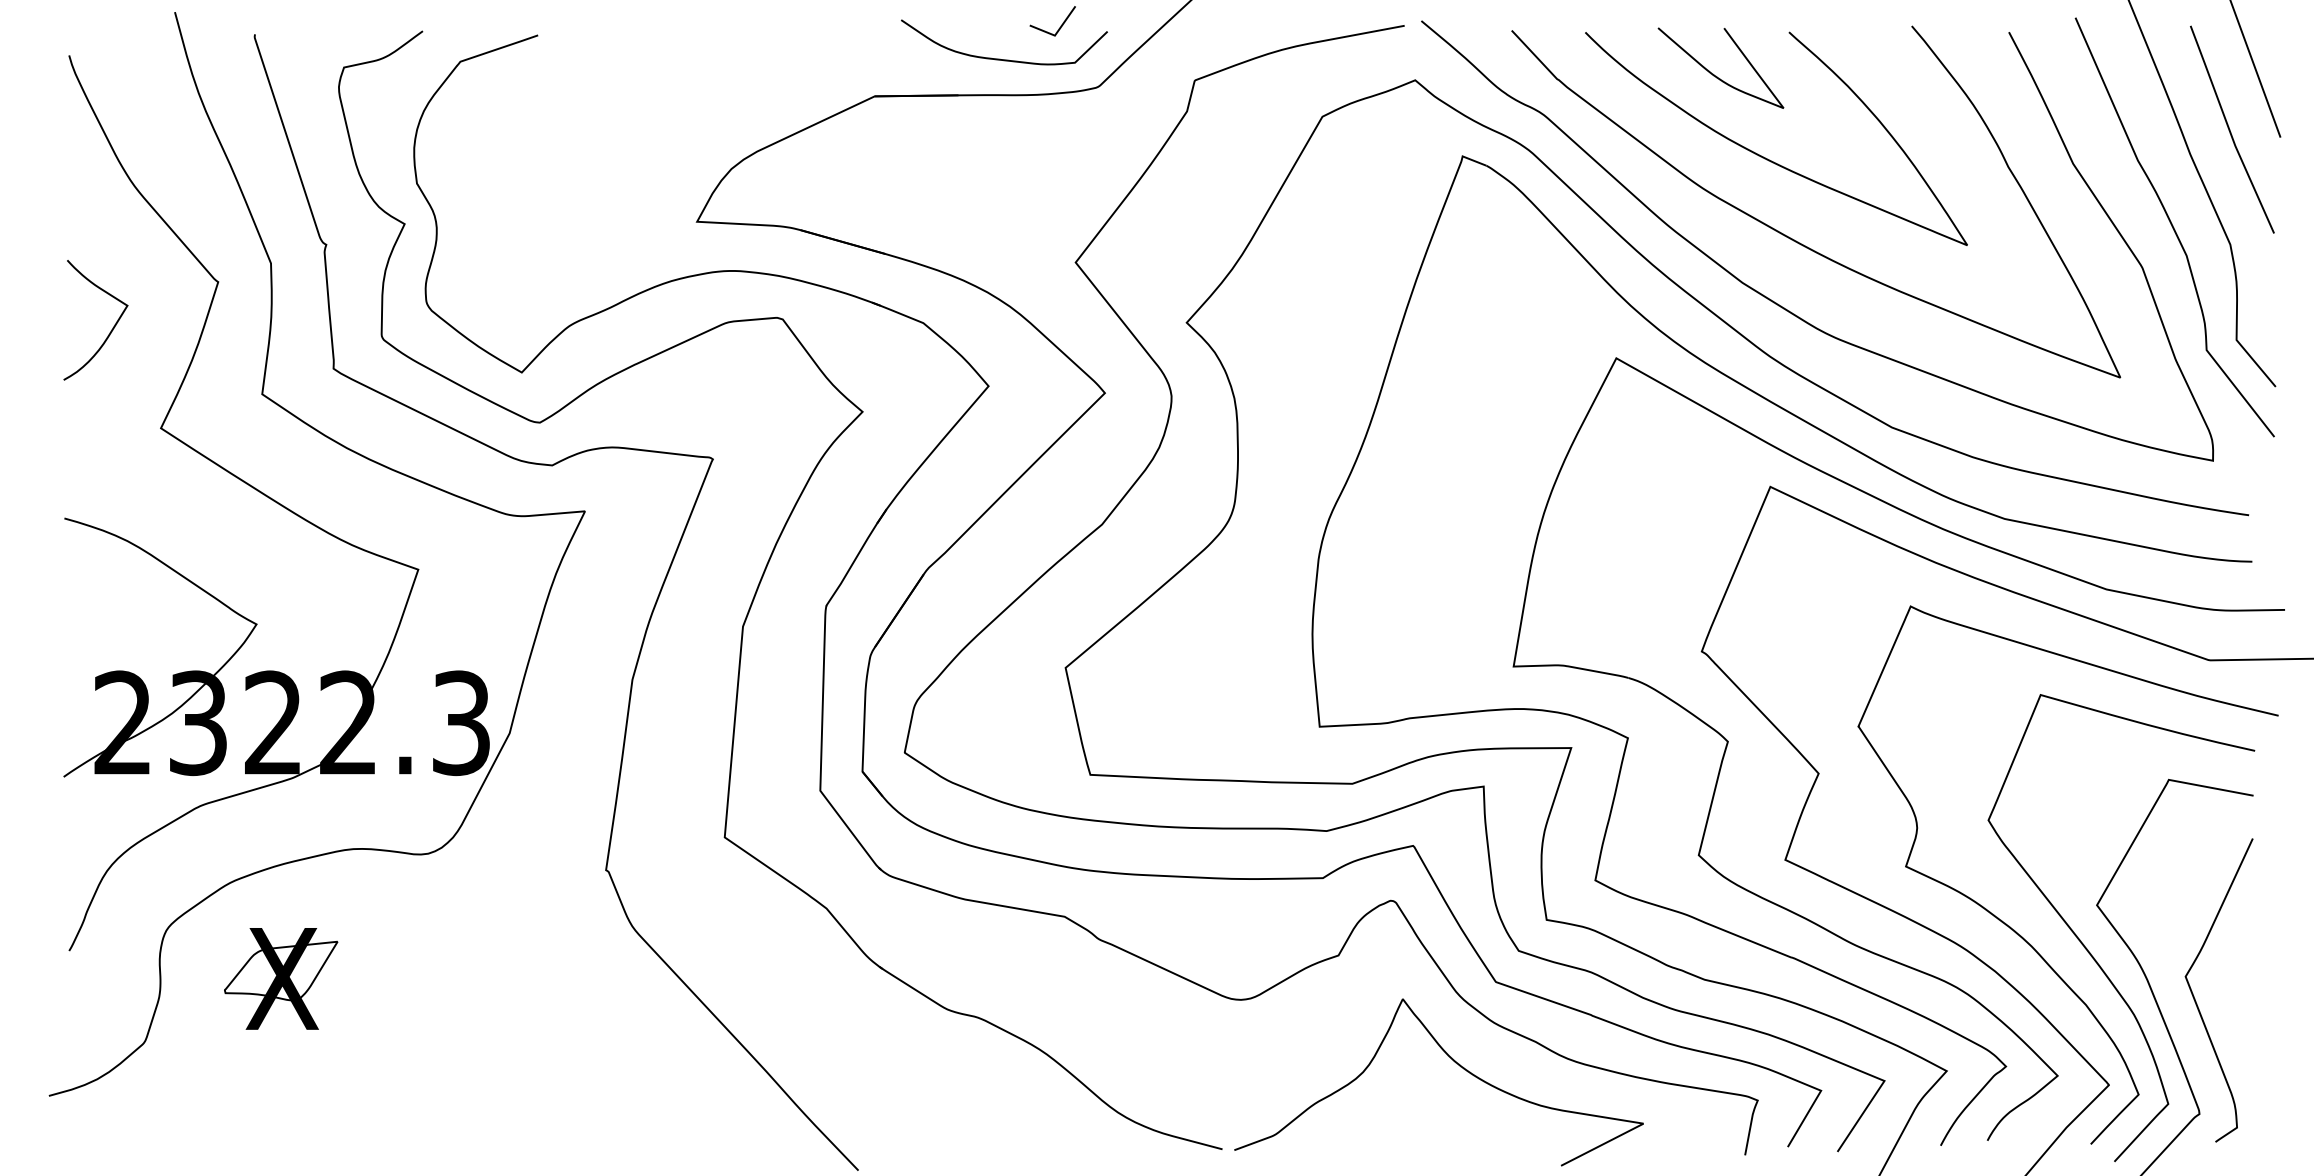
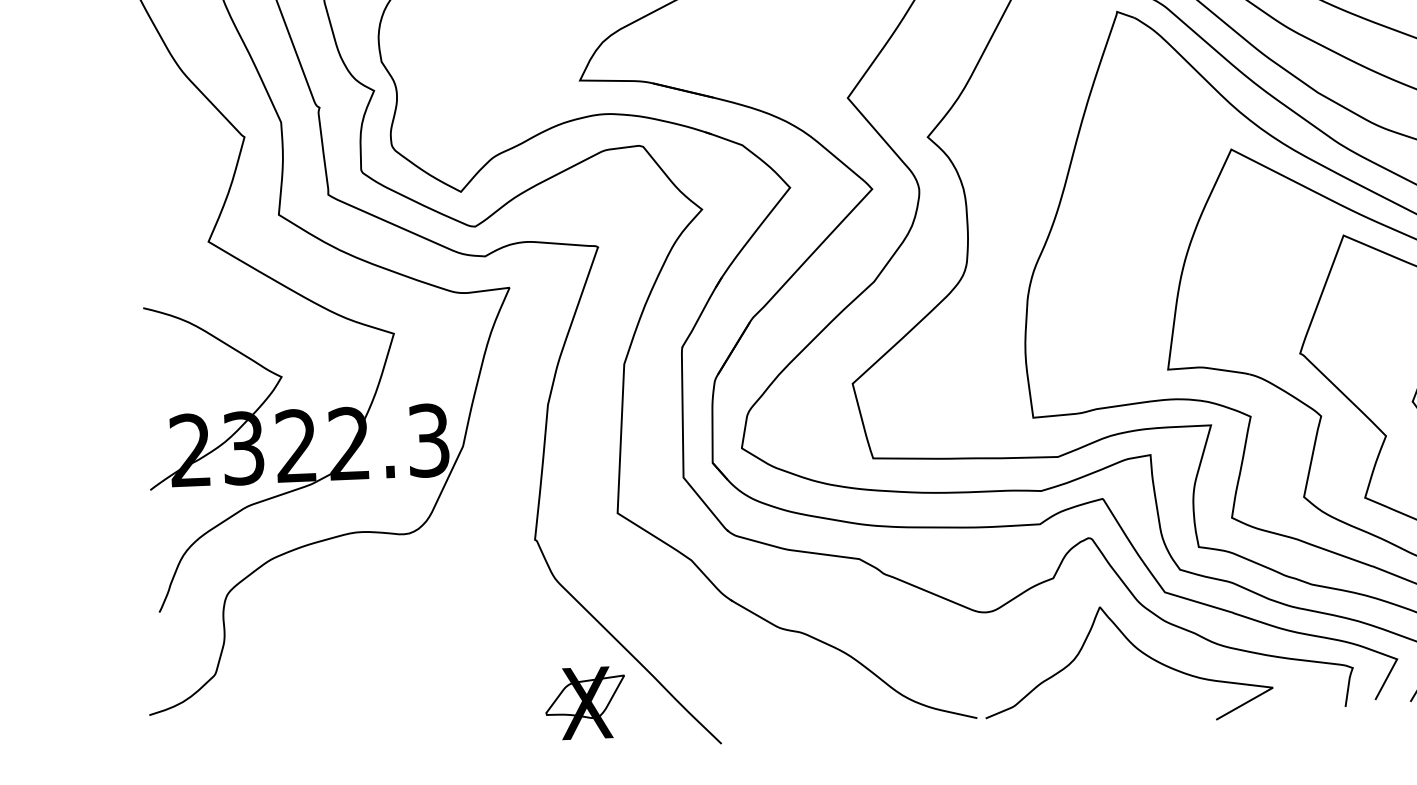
curve: (111, 329) -> (170, 173), removed
part: (281, 978) -> (585, 702), moved

